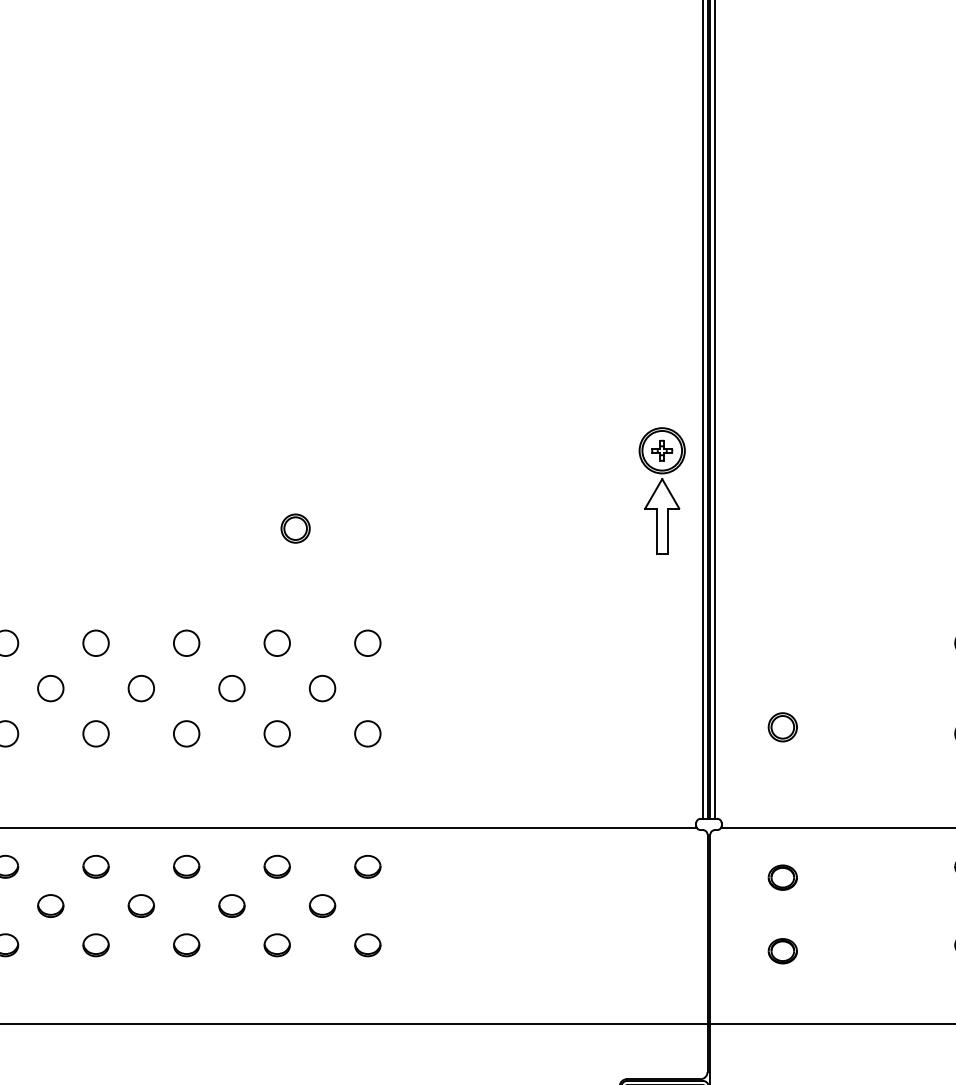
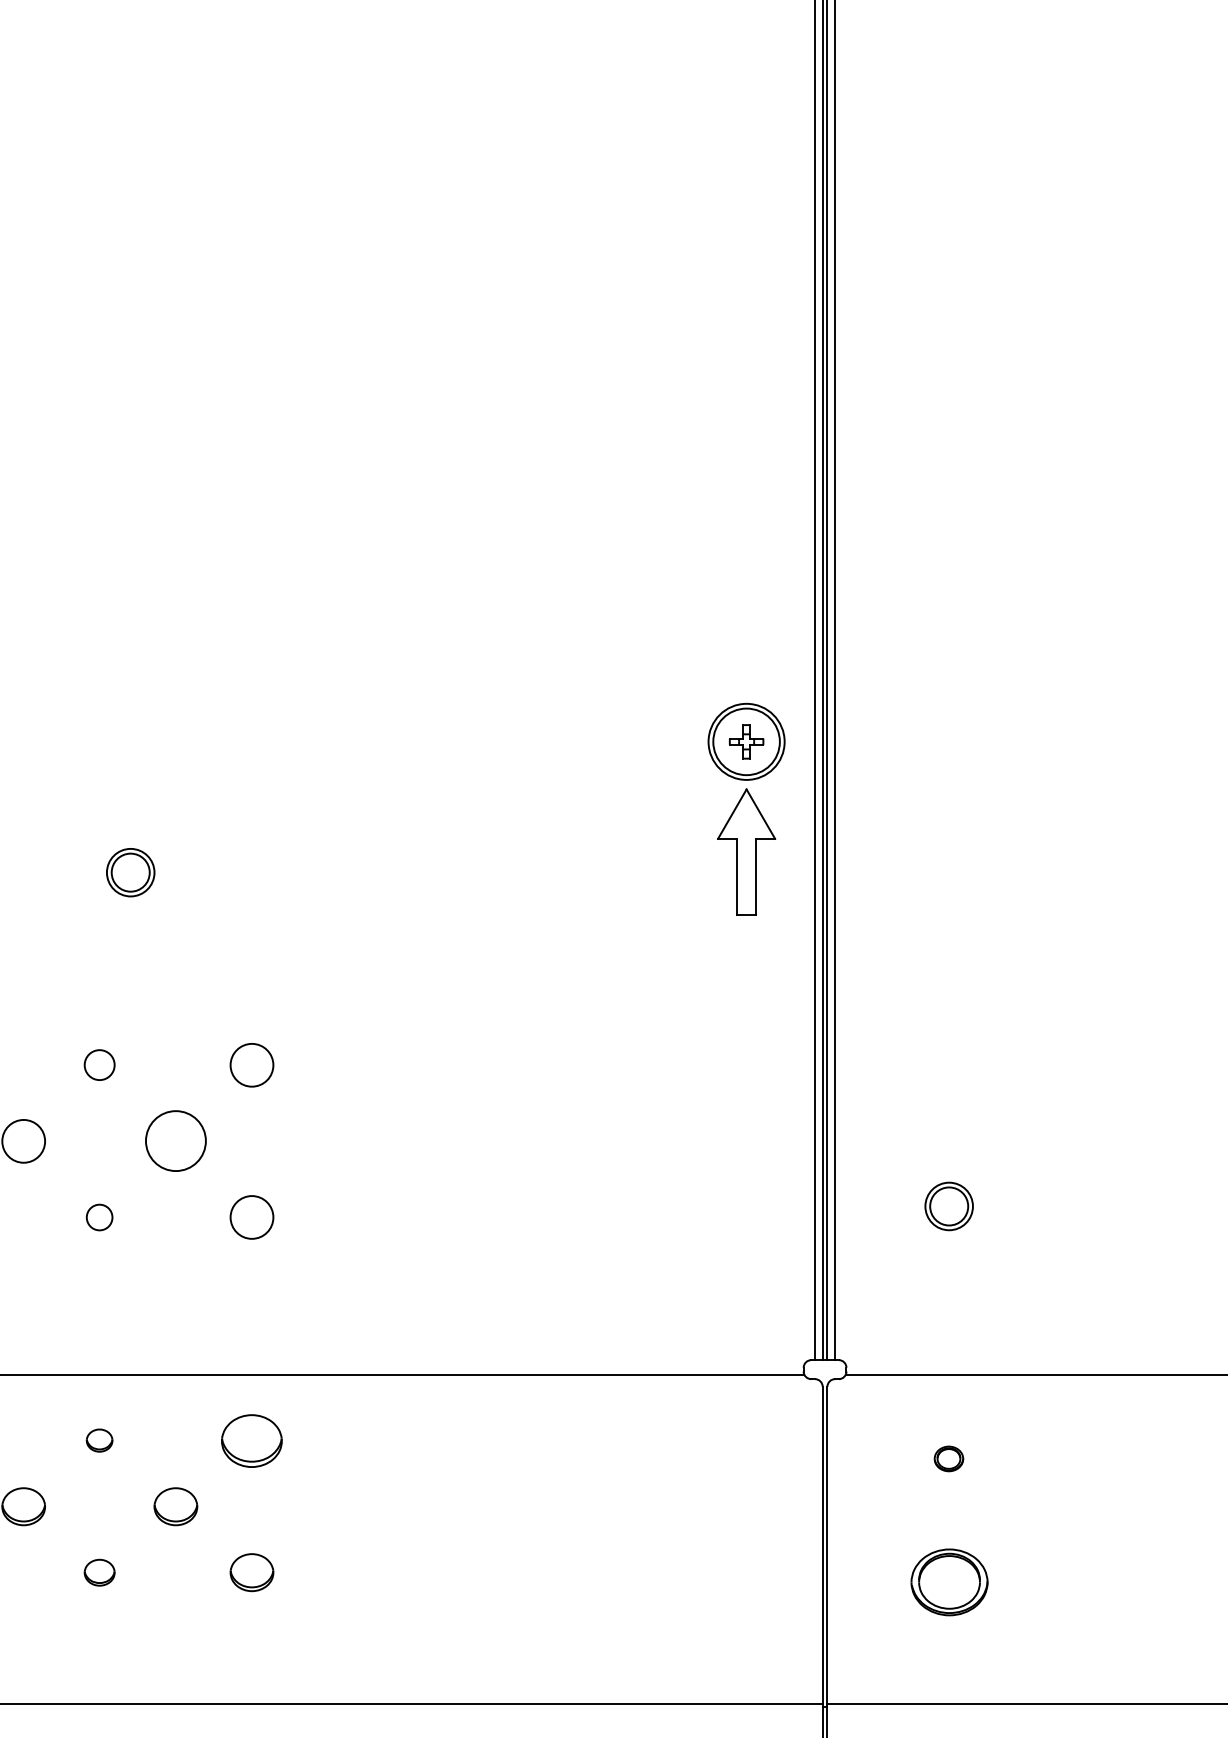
circle: (276, 642) -> (98, 1063), size x0.7
circle: (322, 688) -> (175, 1141), size x1.4
circle: (276, 733) -> (98, 1216), size x0.6
part: (276, 866) -> (98, 1440), size x0.6
part: (367, 866) -> (251, 1440), size x1.4
part: (782, 877) -> (948, 1458), size x0.6
part: (276, 945) -> (98, 1572), size x0.7
part: (782, 951) -> (948, 1583), size x1.6

